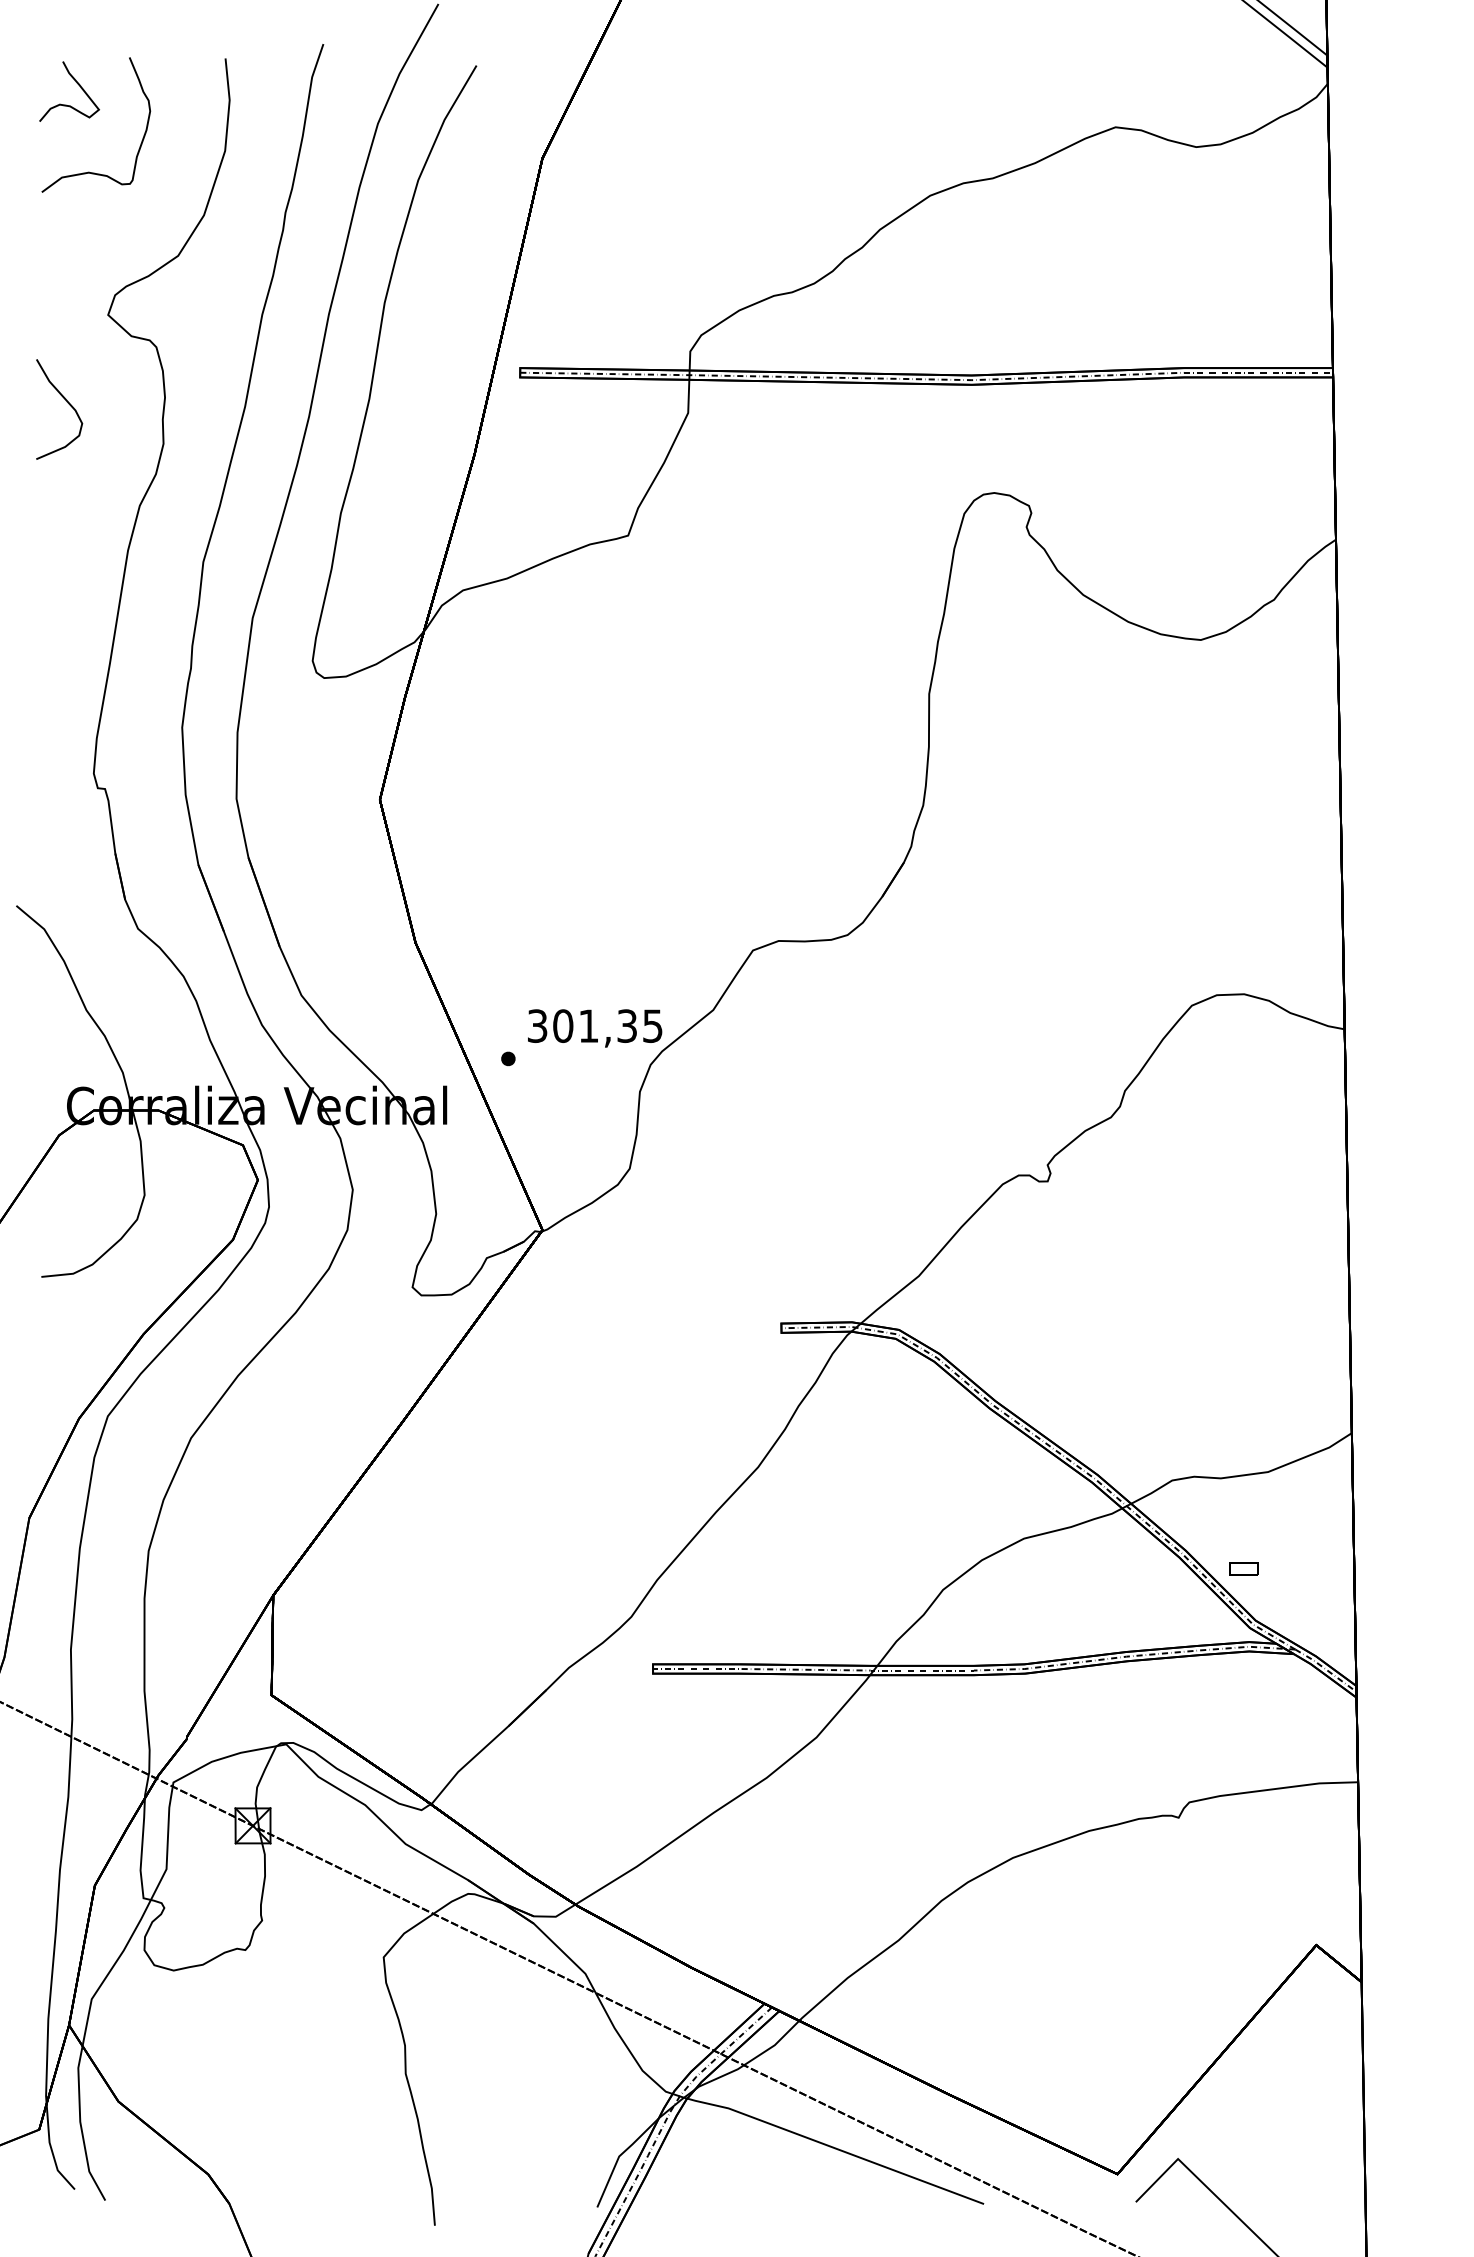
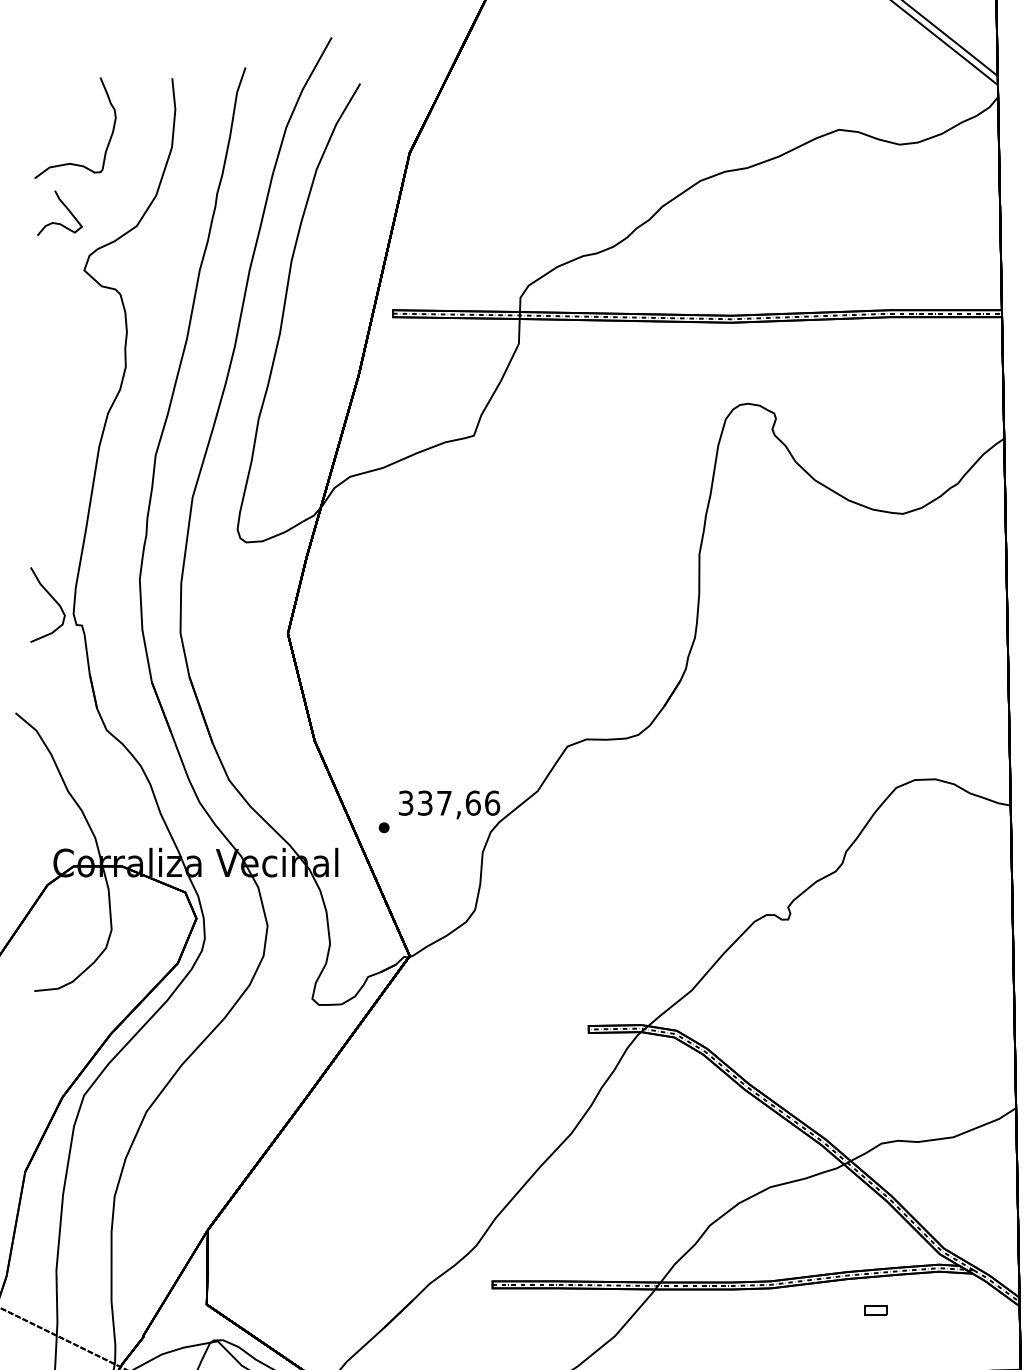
curve: (76, 83) -> (65, 207), moved
curve: (67, 403) -> (53, 600), moved
text: (608, 1026) -> (459, 803), 301,35 -> 337,66
part: (1243, 1568) -> (875, 1309), moved

